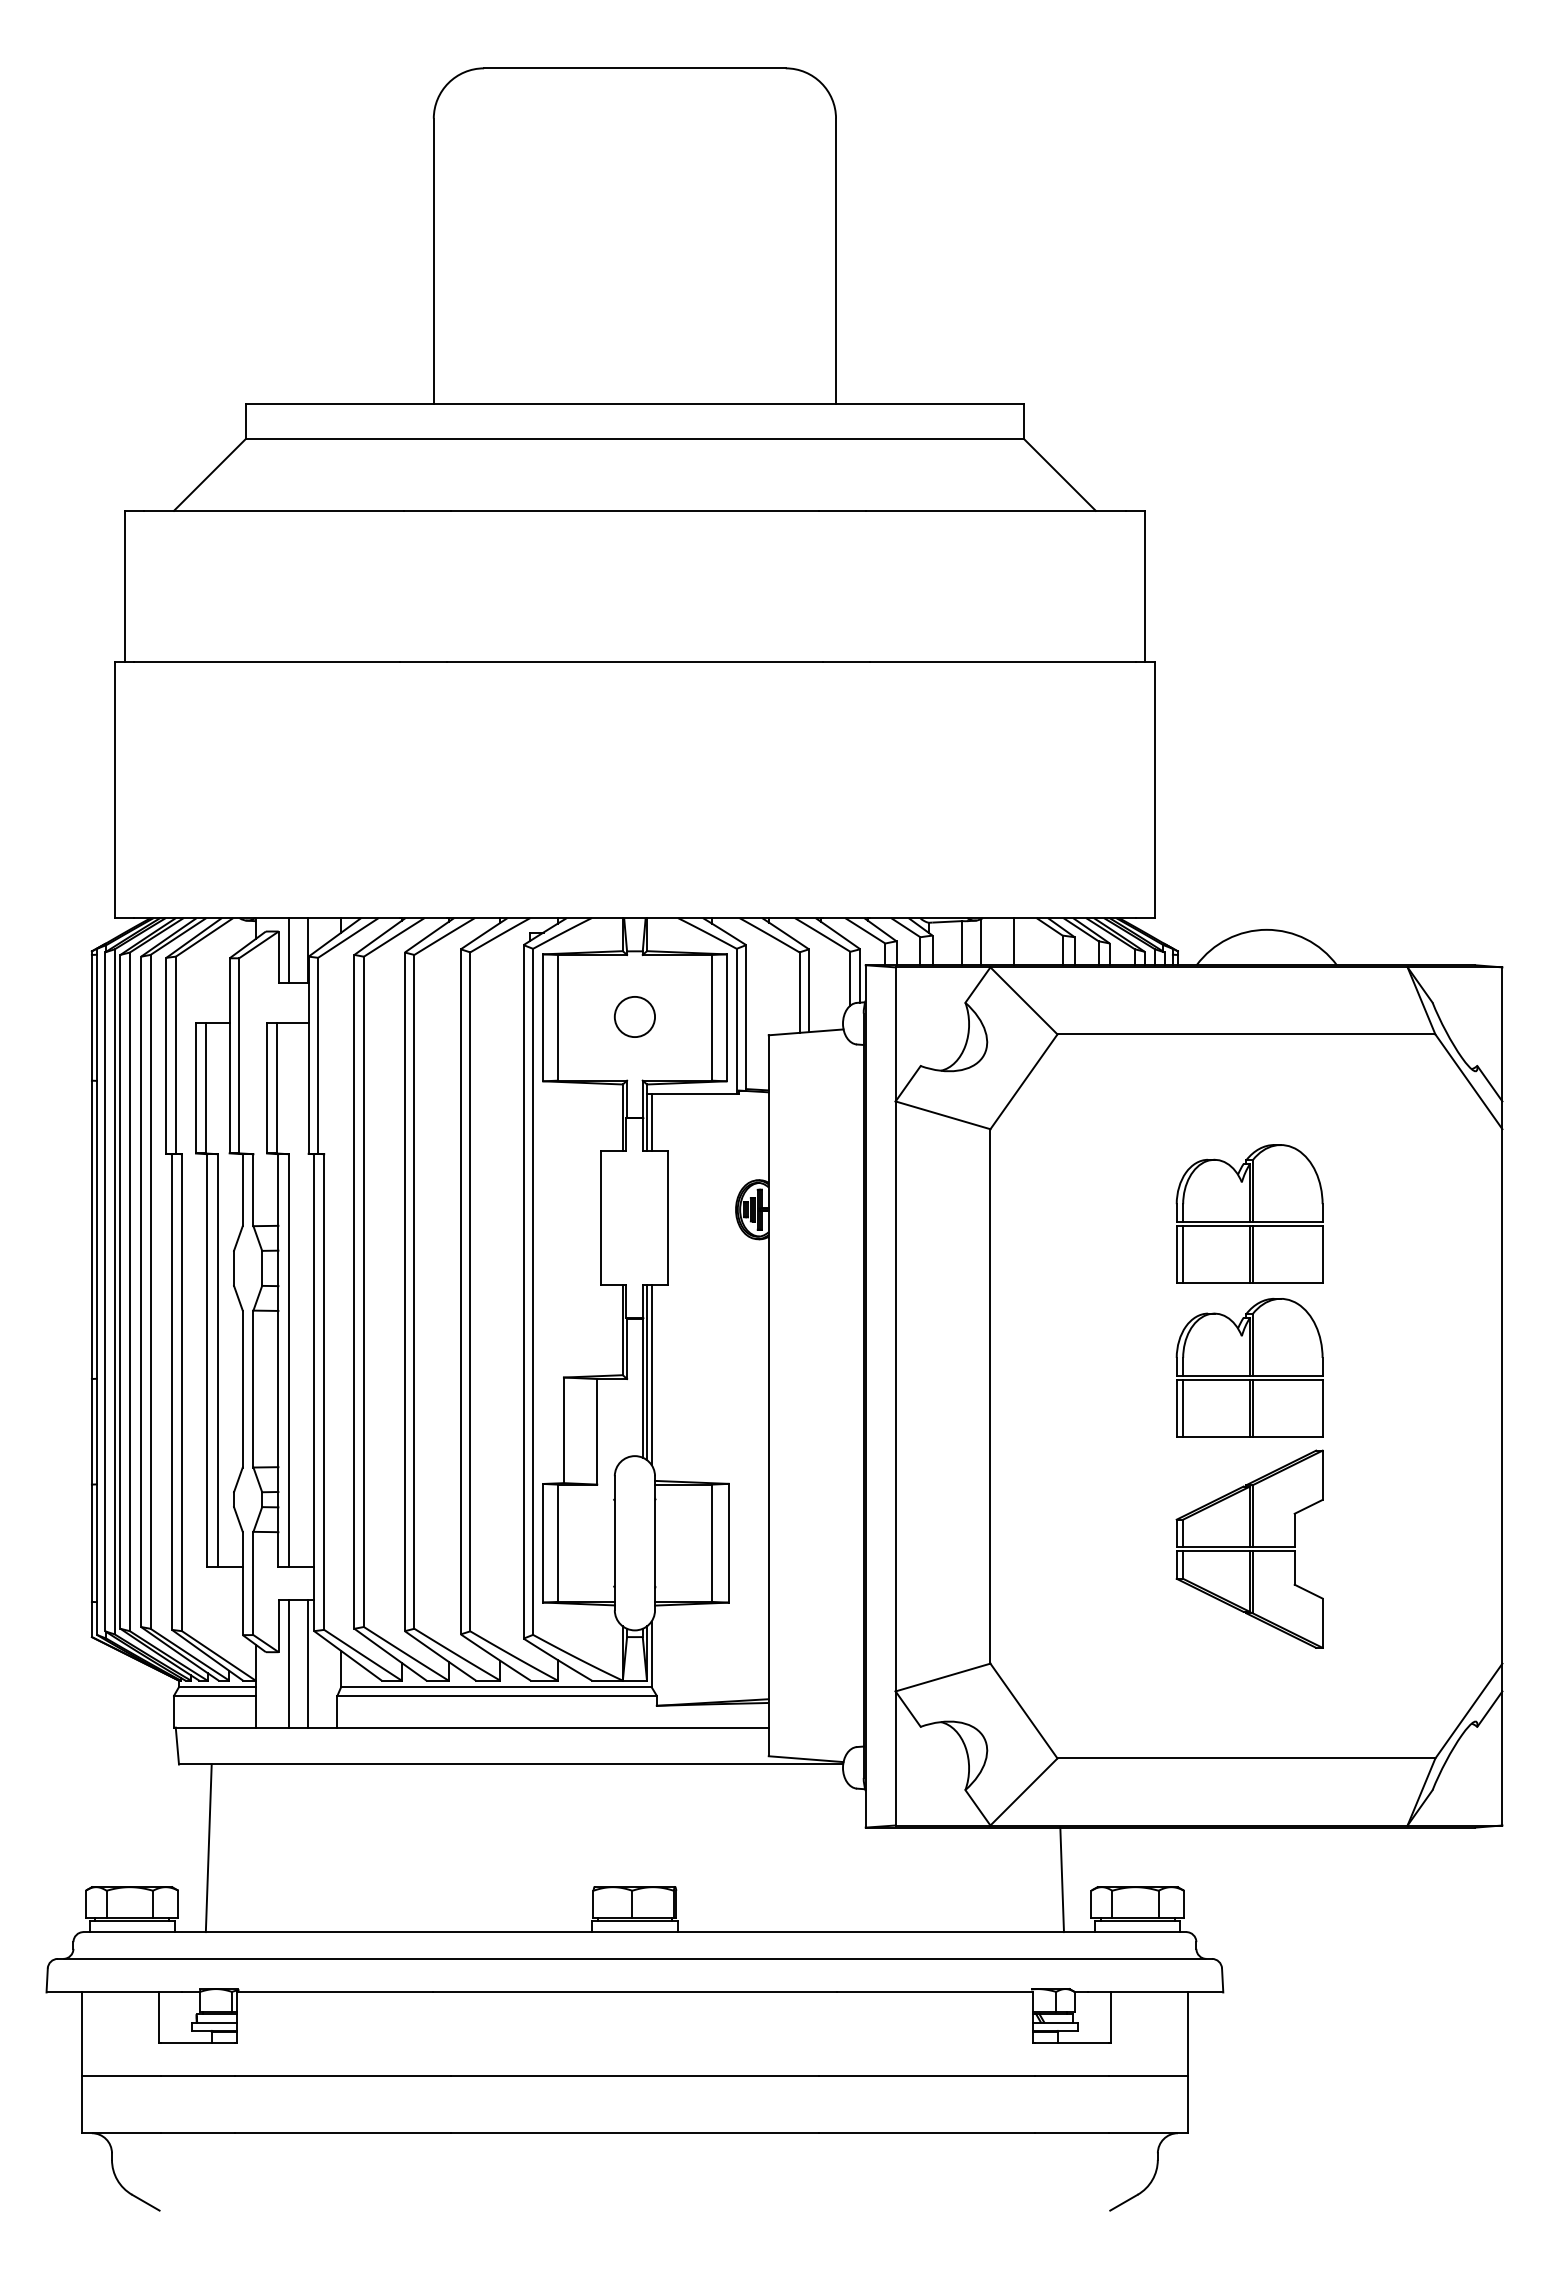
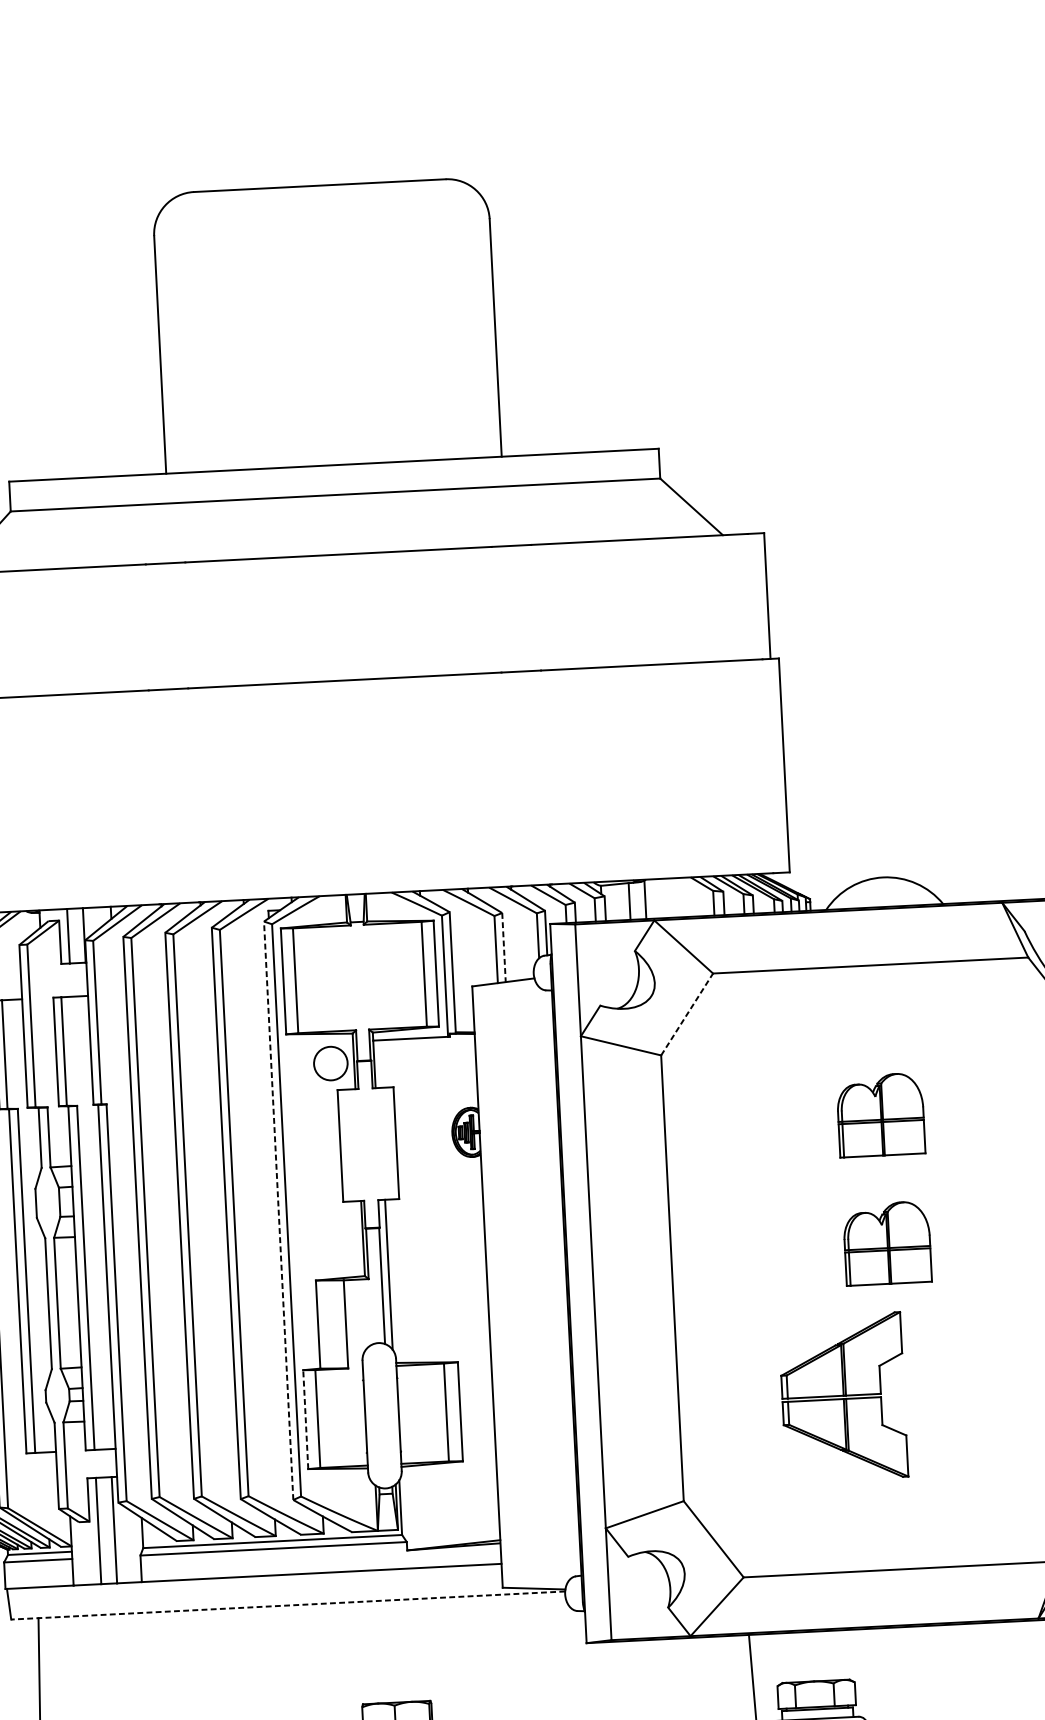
line: (1014, 941) -> (673, 897), removed
line: (809, 991) -> (504, 948), solid -> dashed
circle: (634, 1016) -> (330, 1063), moved
line: (1024, 1081) -> (687, 1014), solid -> dashed
line: (651, 1122) -> (378, 1064), removed
part: (1249, 1213) -> (880, 1114), size x0.7
line: (523, 1291) -> (278, 1210), solid -> dashed
part: (1249, 1367) -> (887, 1243), size x0.7
line: (647, 1372) -> (385, 1272), removed
line: (543, 1542) -> (305, 1418), solid -> dashed
part: (1249, 1548) -> (843, 1396), moved
line: (510, 1764) -> (287, 1605), solid -> dashed

